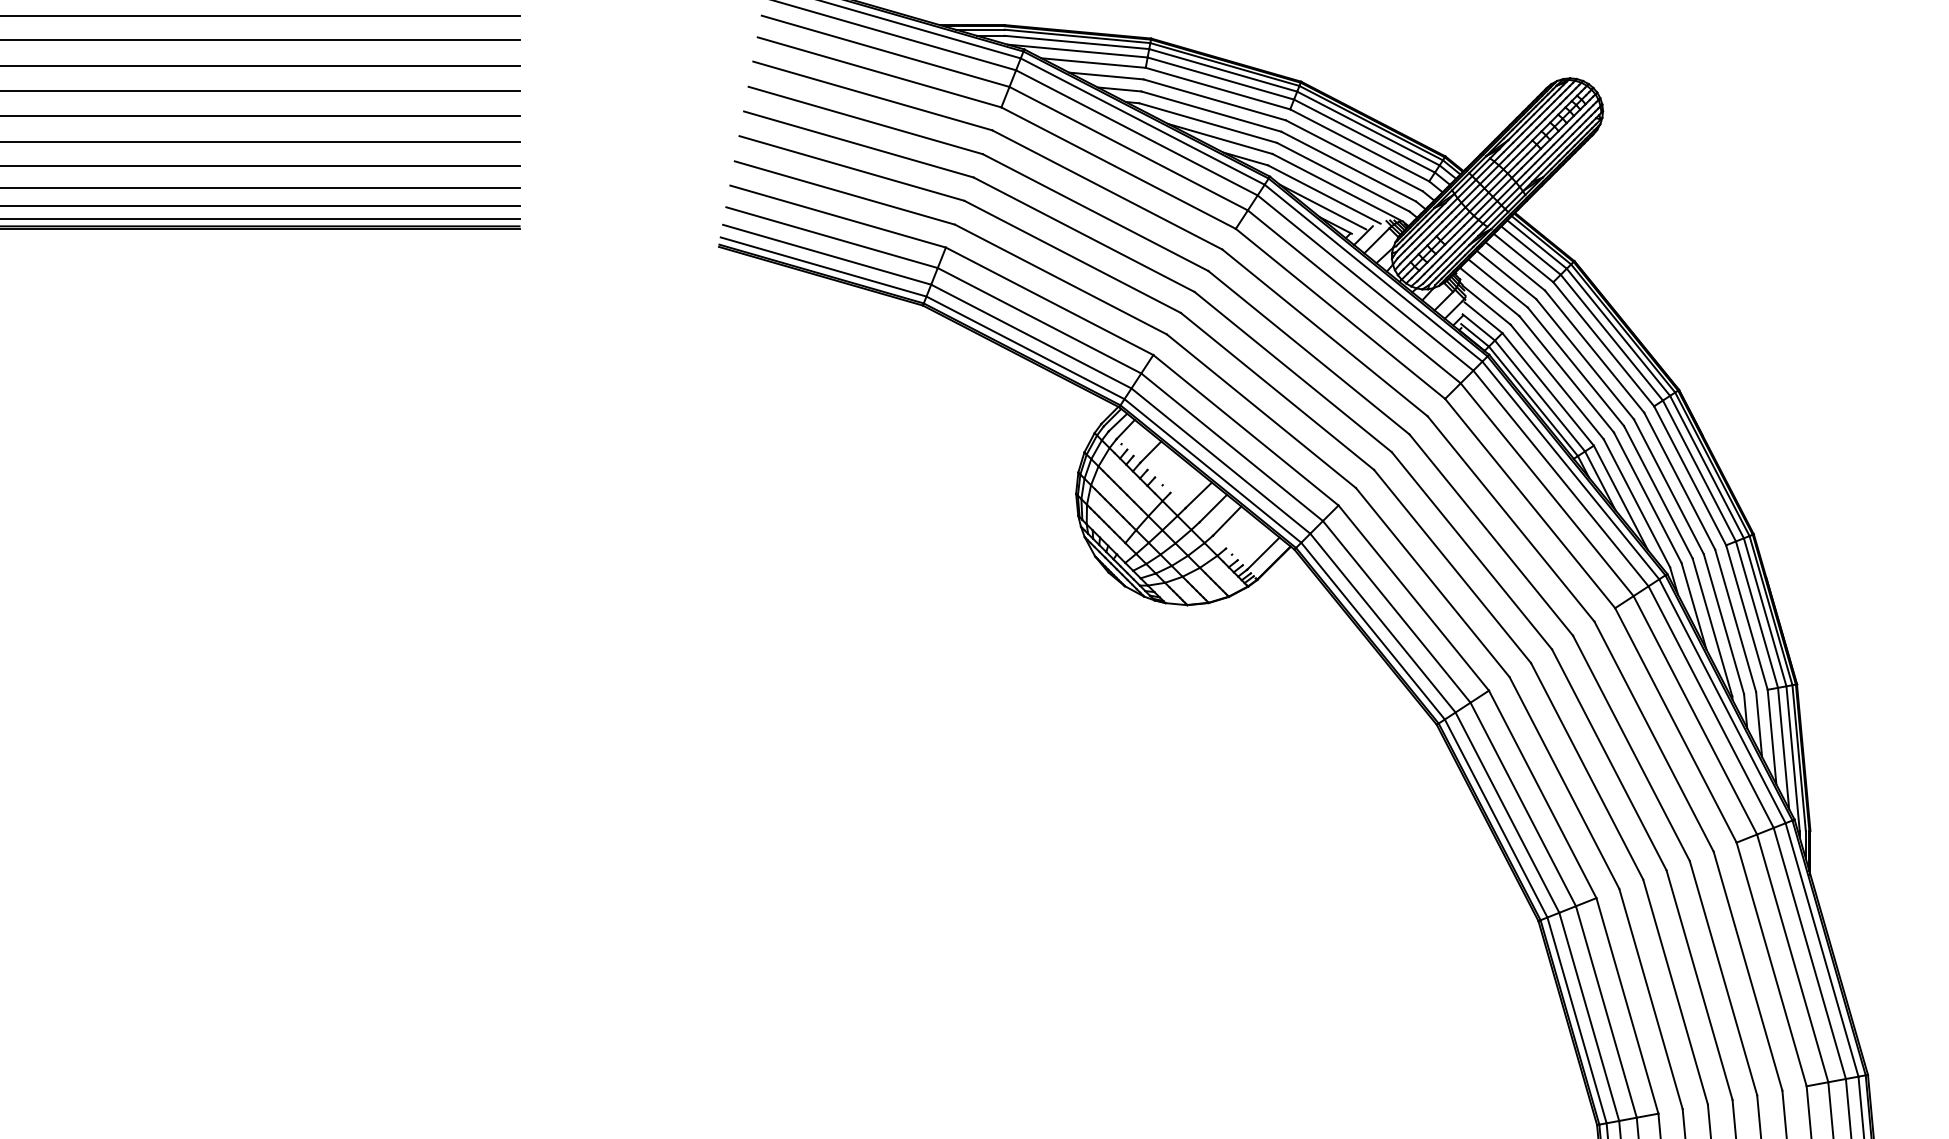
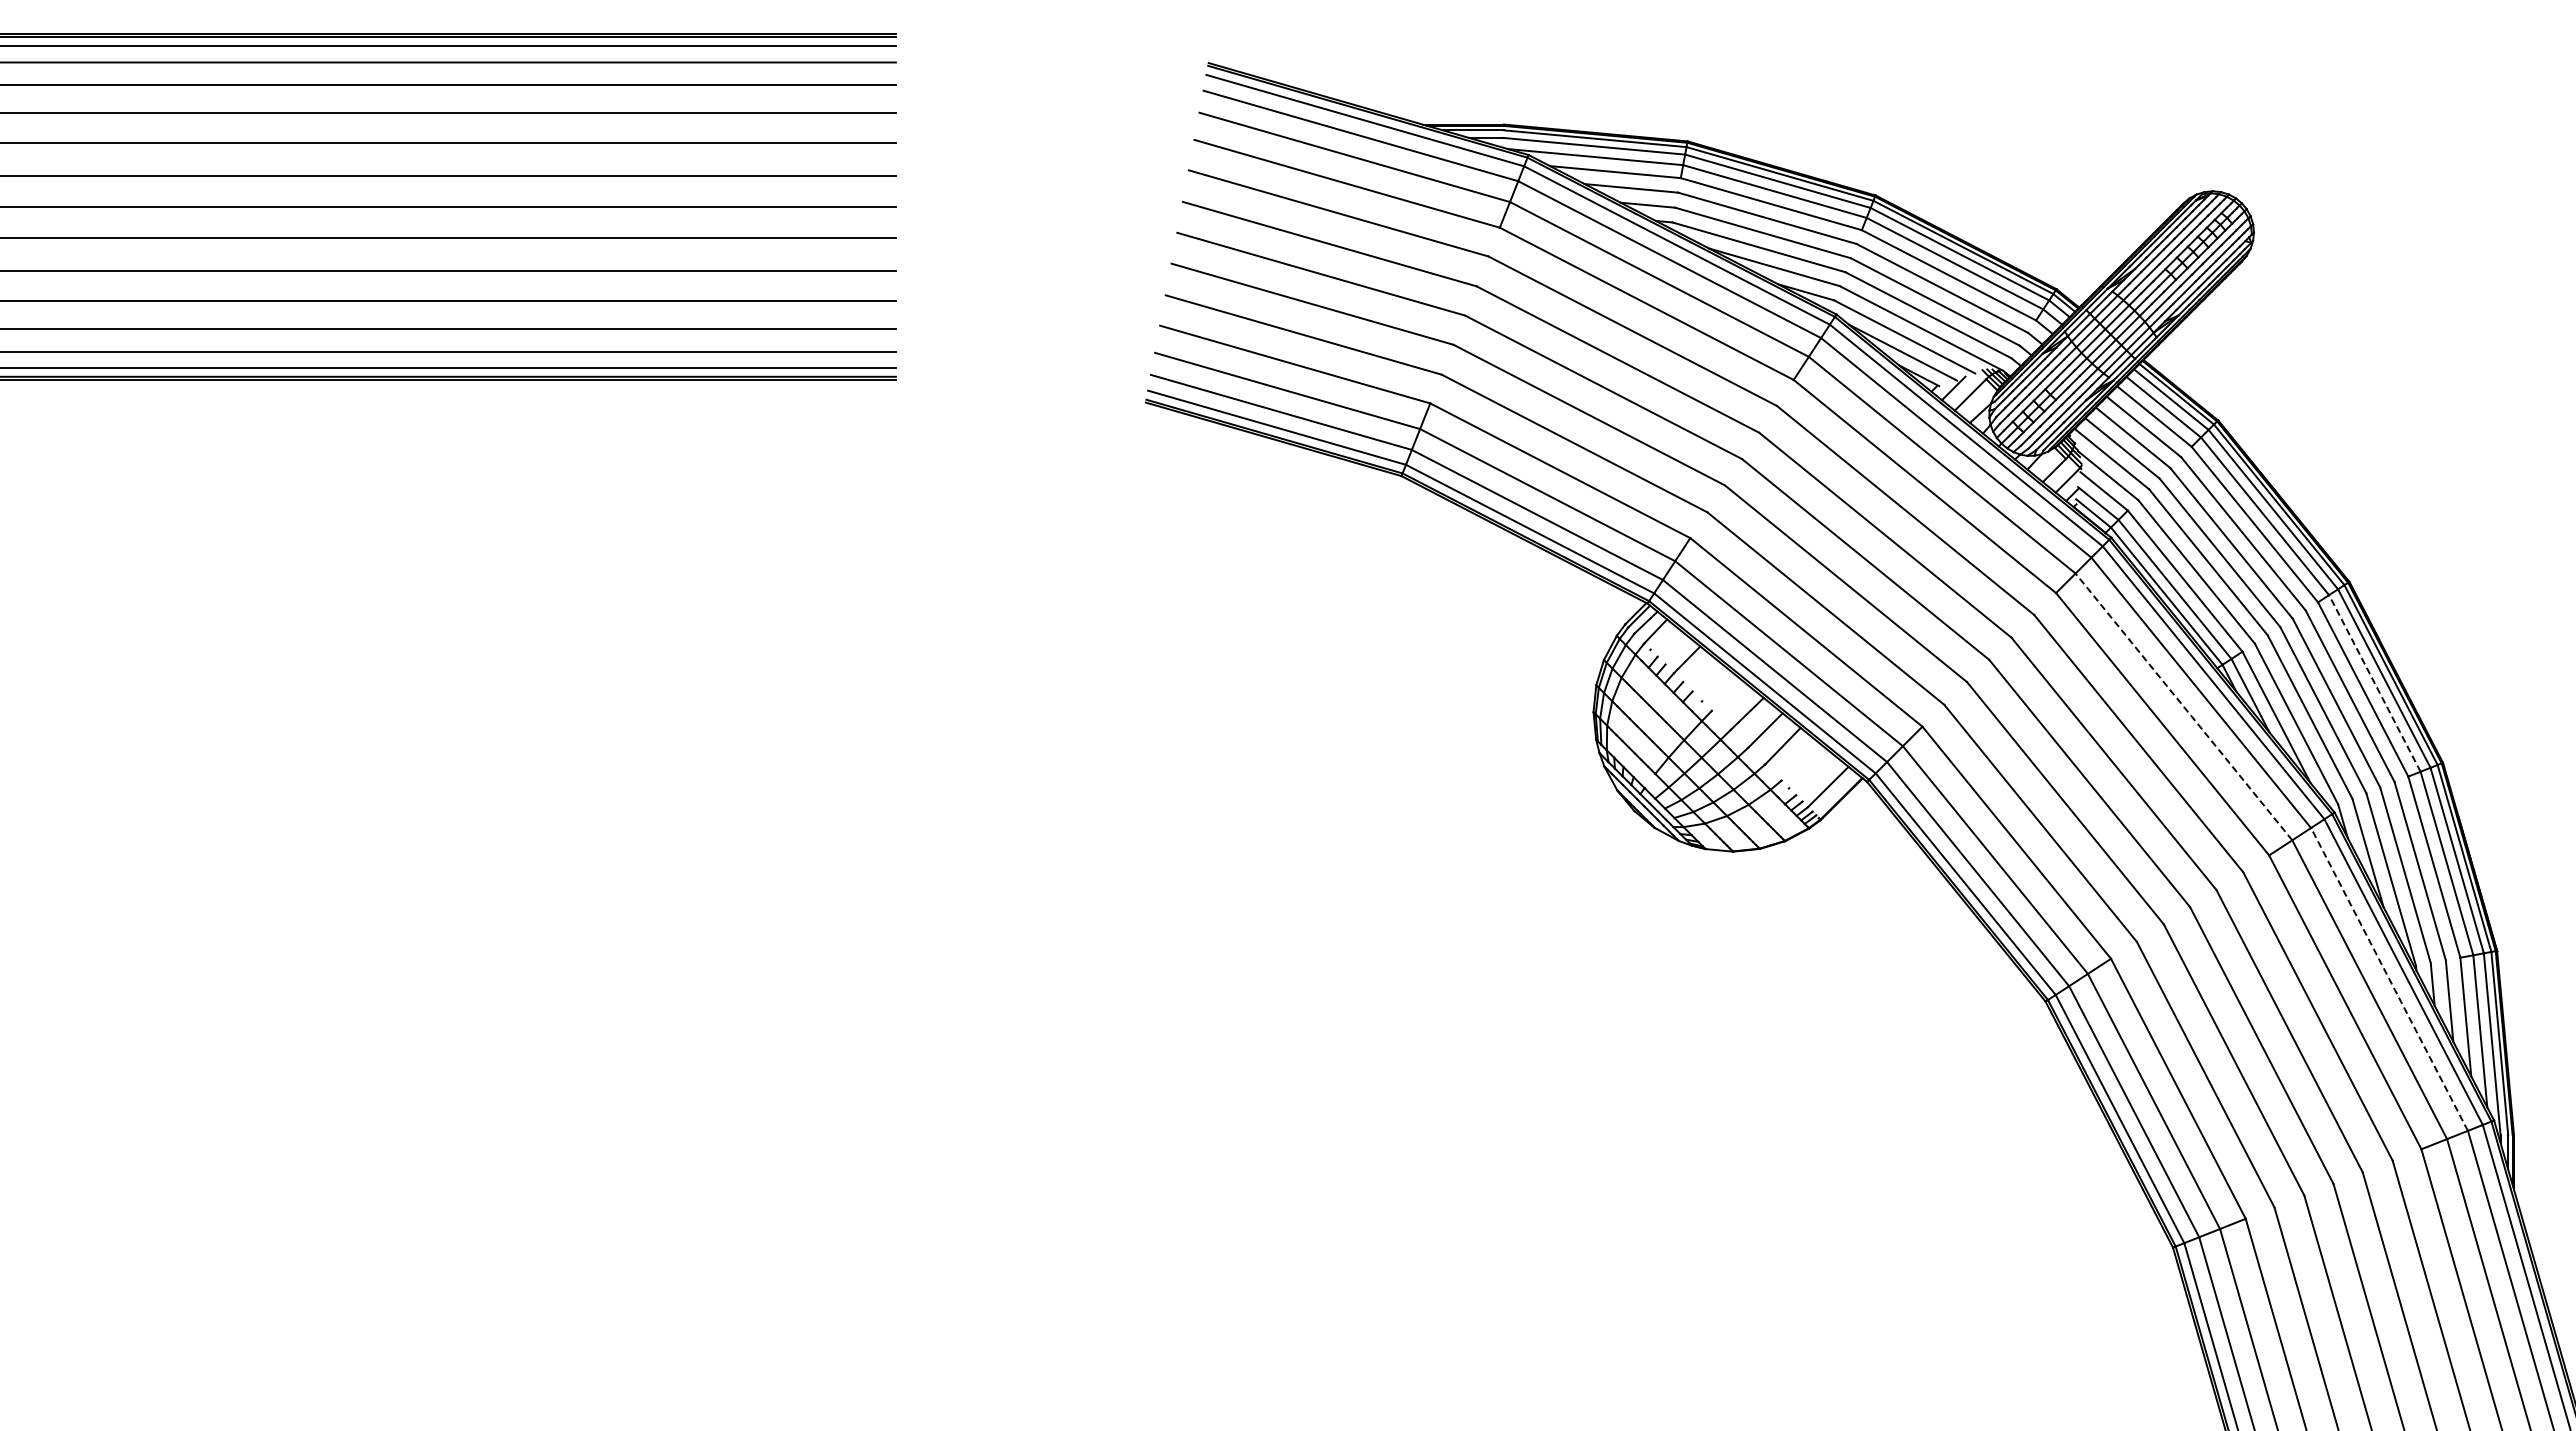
line: (1699, 471) -> (2374, 683), solid -> dashed
line: (1546, 489) -> (2183, 706), solid -> dashed
line: (1711, 707) -> (2389, 979), solid -> dashed

